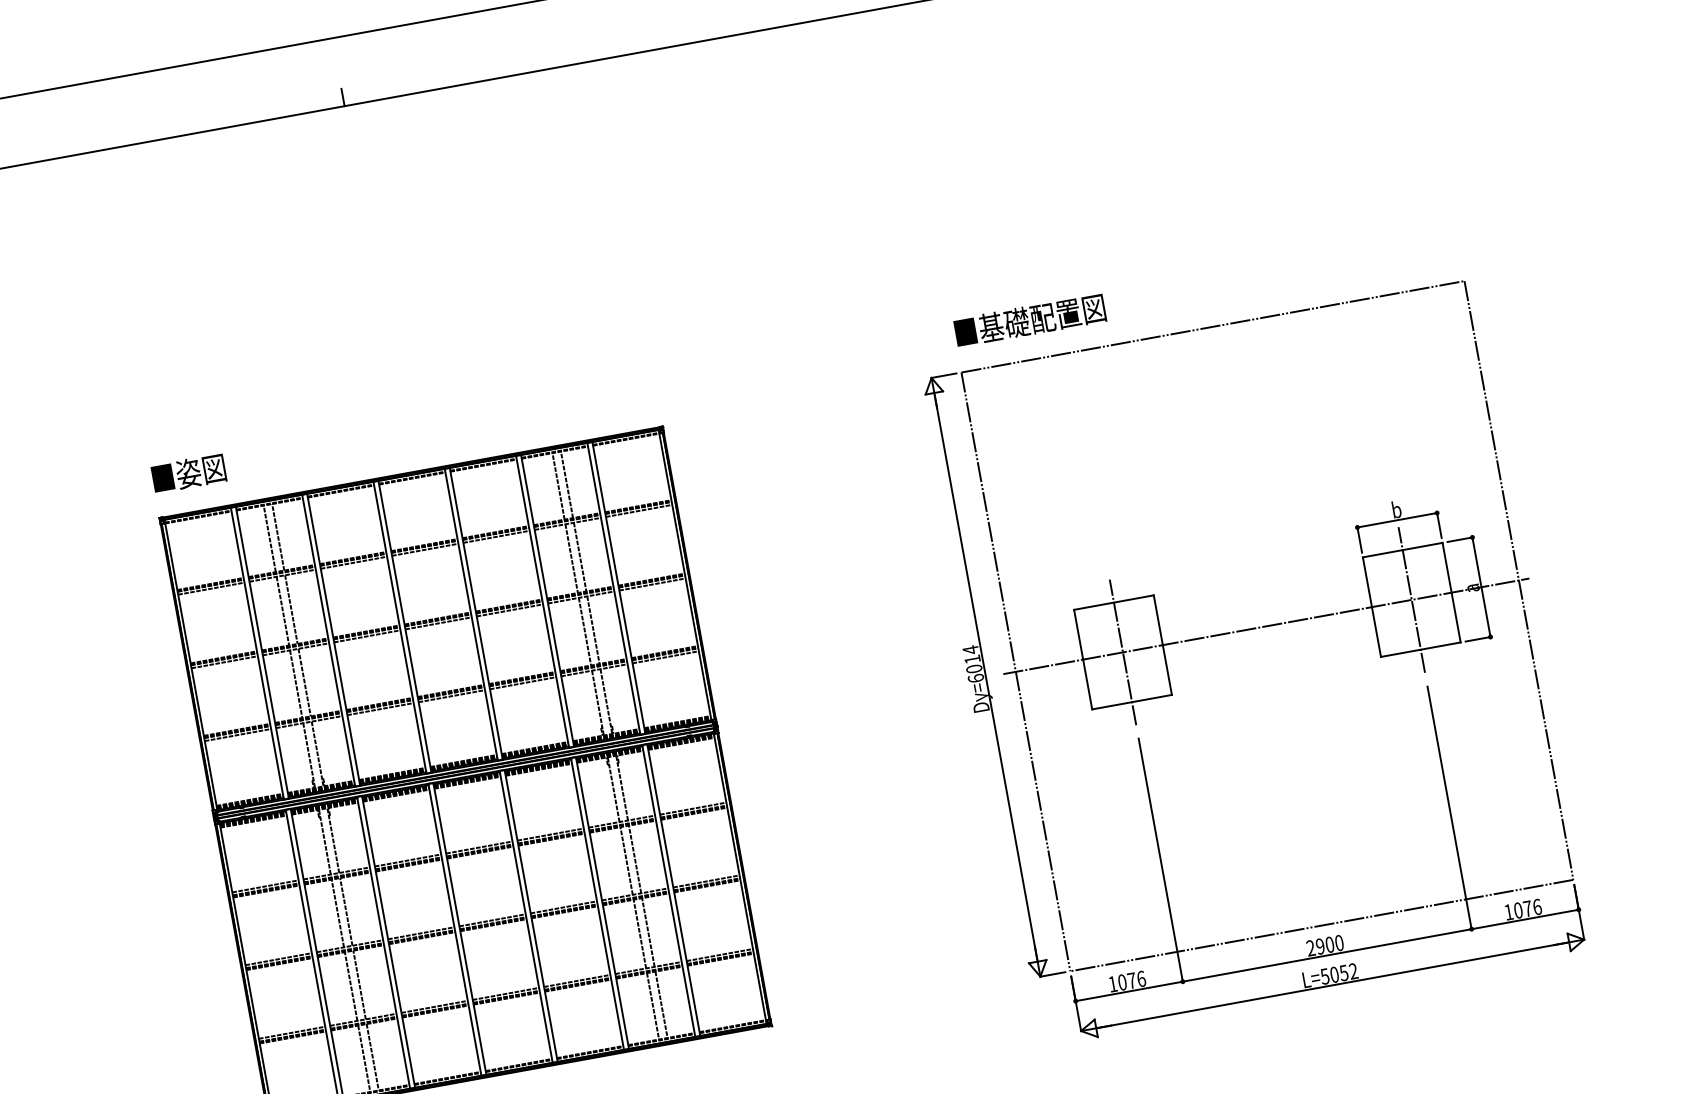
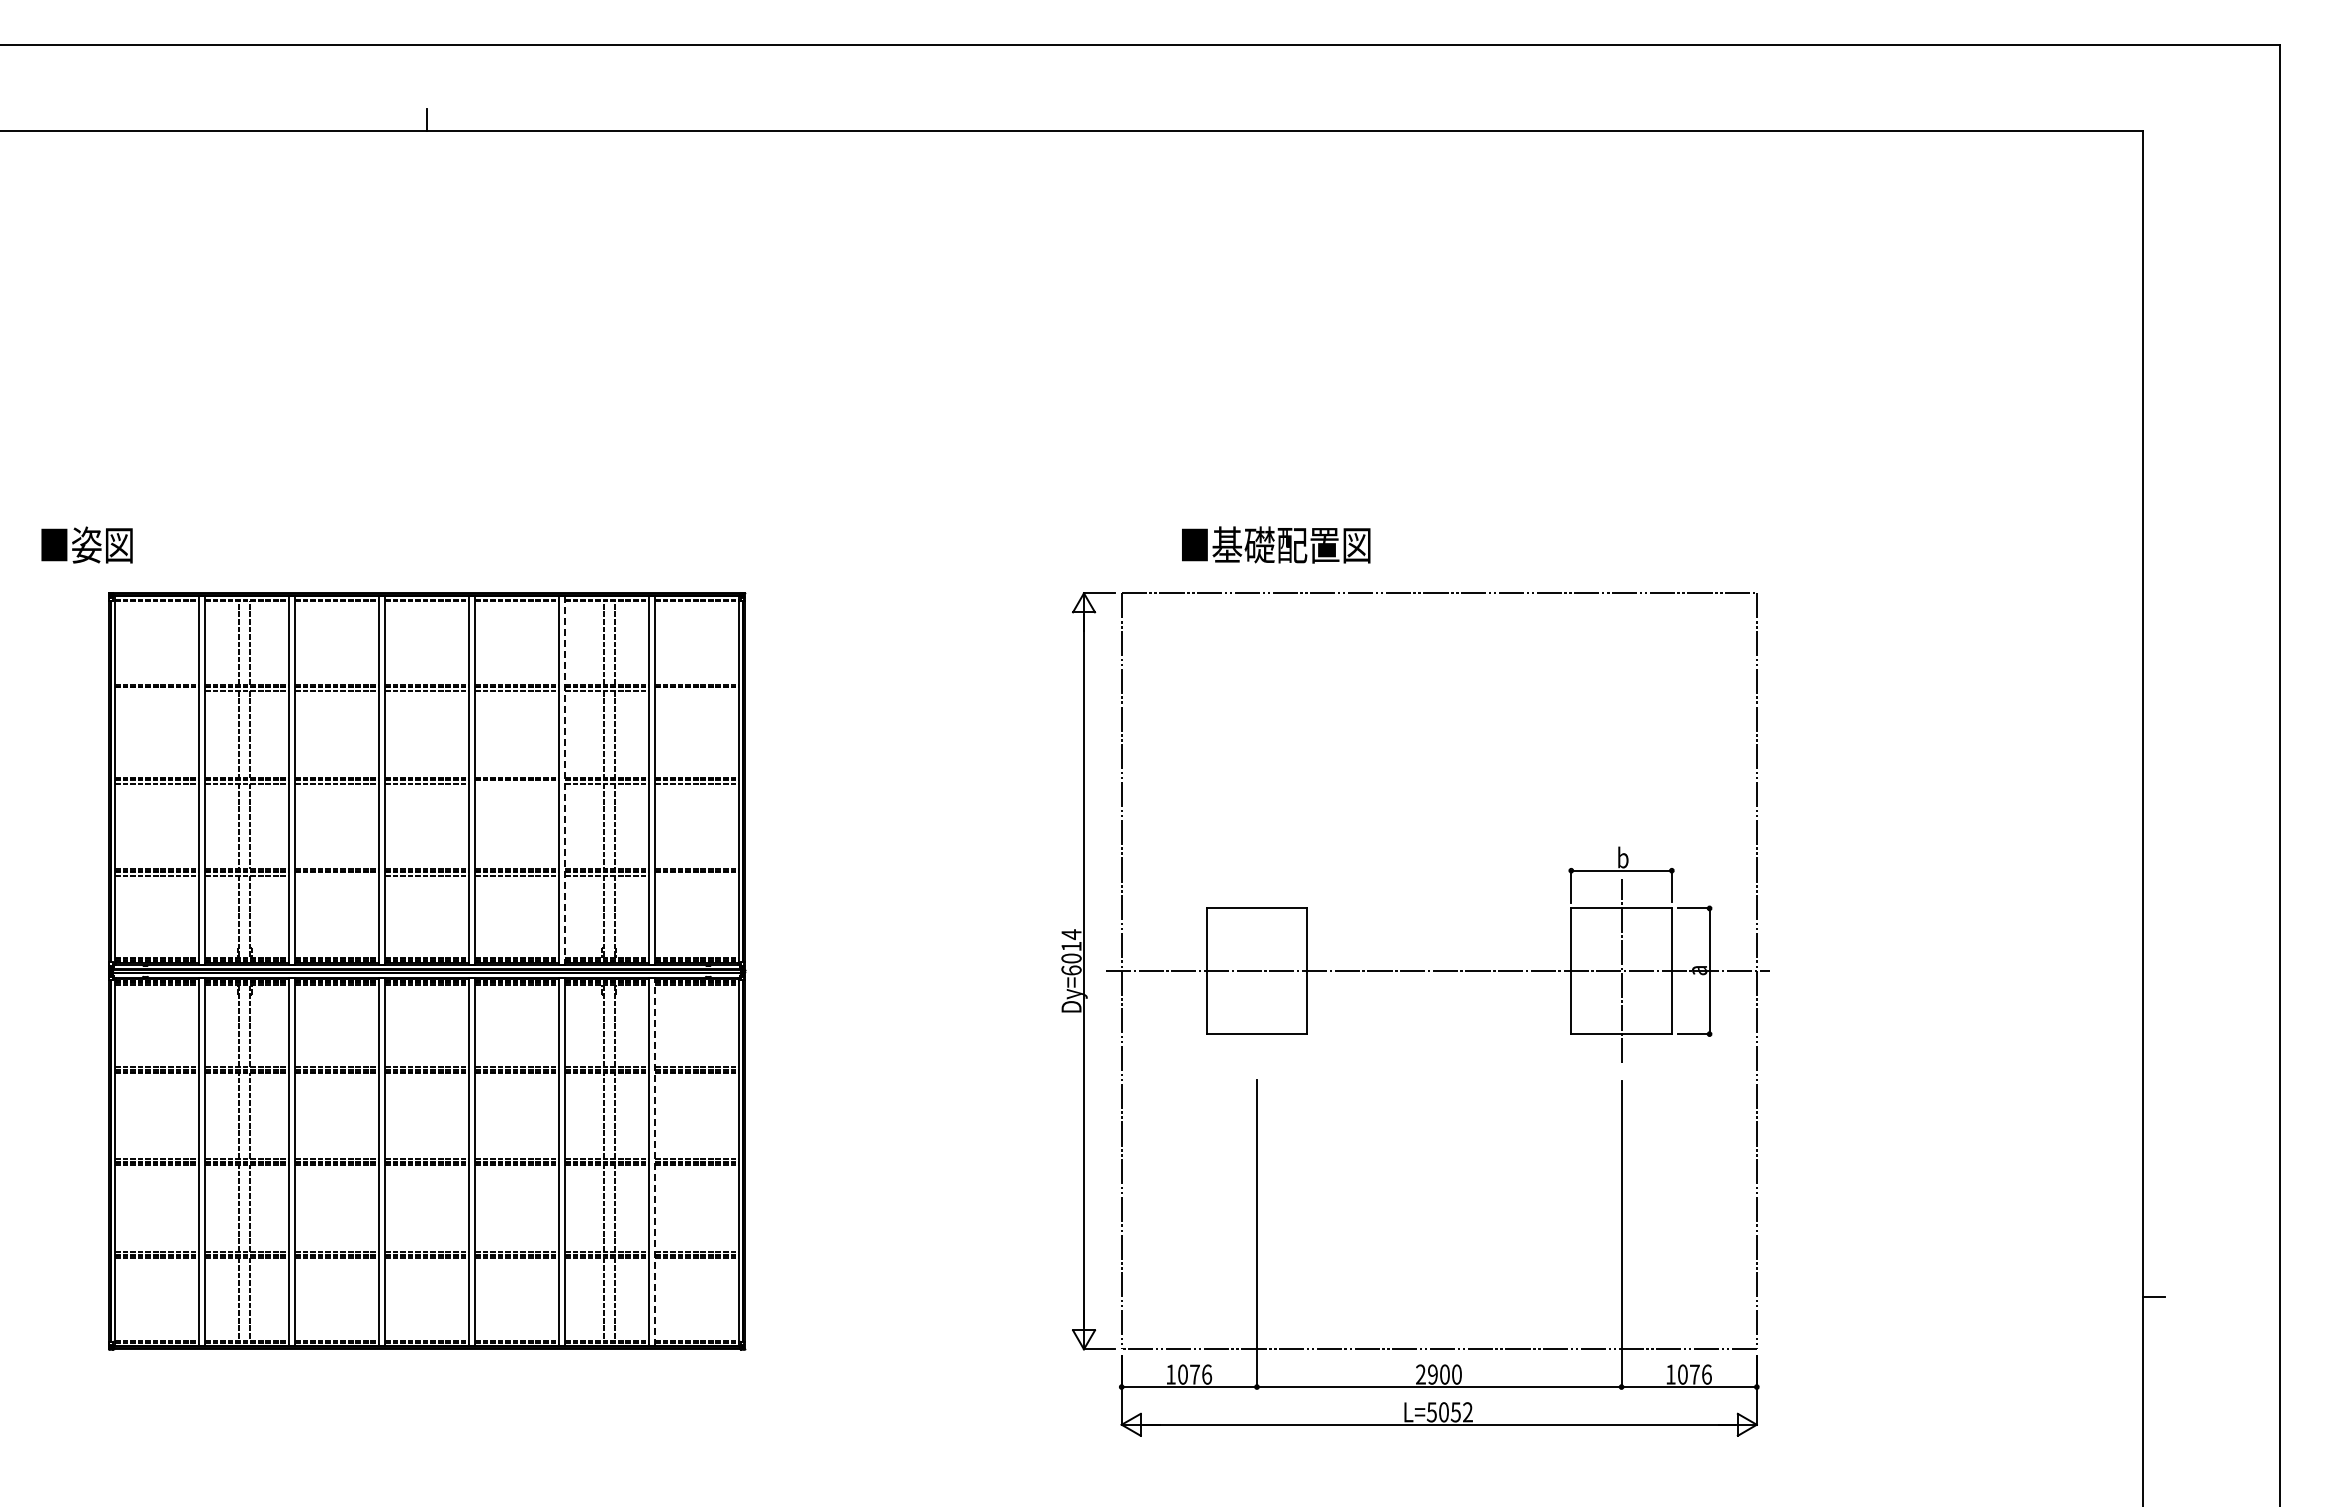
text: (1030, 320) -> (1276, 544), moved
text: (188, 473) -> (86, 544), moved
line: (638, 510) -> (696, 690), removed
line: (210, 588) -> (156, 690), removed
line: (548, 601) -> (565, 781), solid -> dashed
line: (509, 610) -> (516, 783), removed
line: (1122, 652) -> (1256, 971), removed
line: (665, 657) -> (696, 875), removed
line: (380, 709) -> (336, 875), removed
line: (673, 889) -> (655, 1161), solid -> dashed

